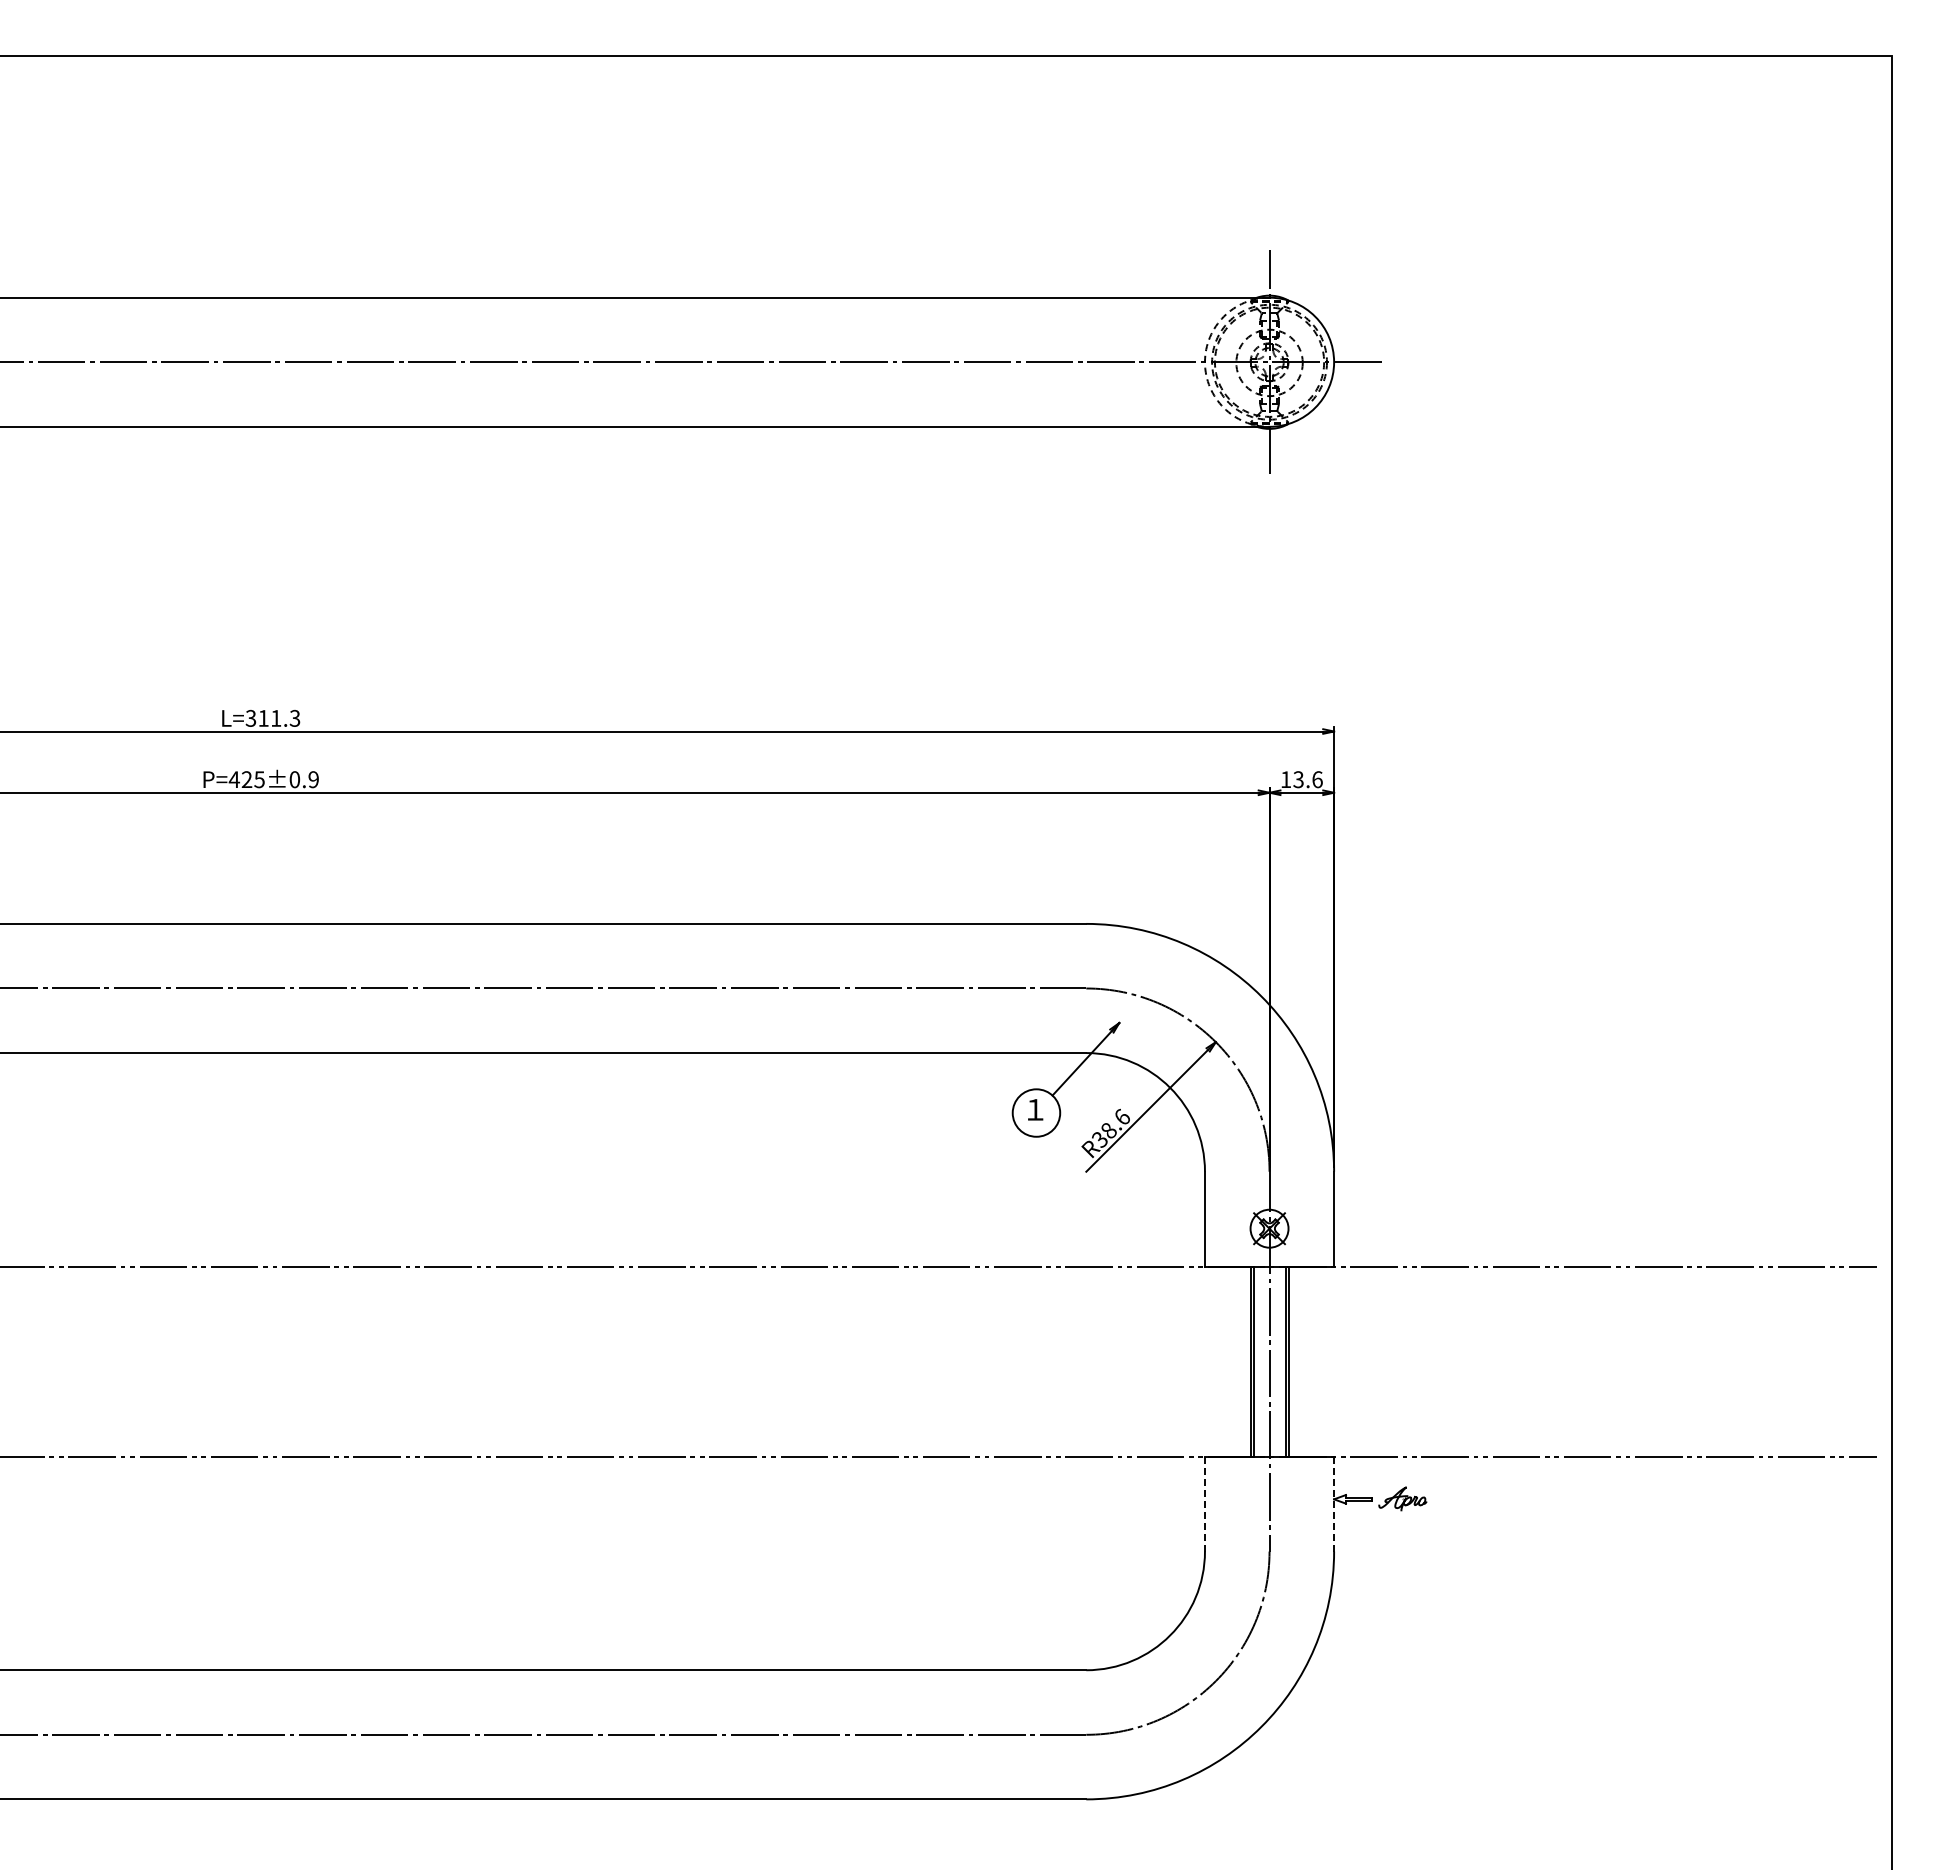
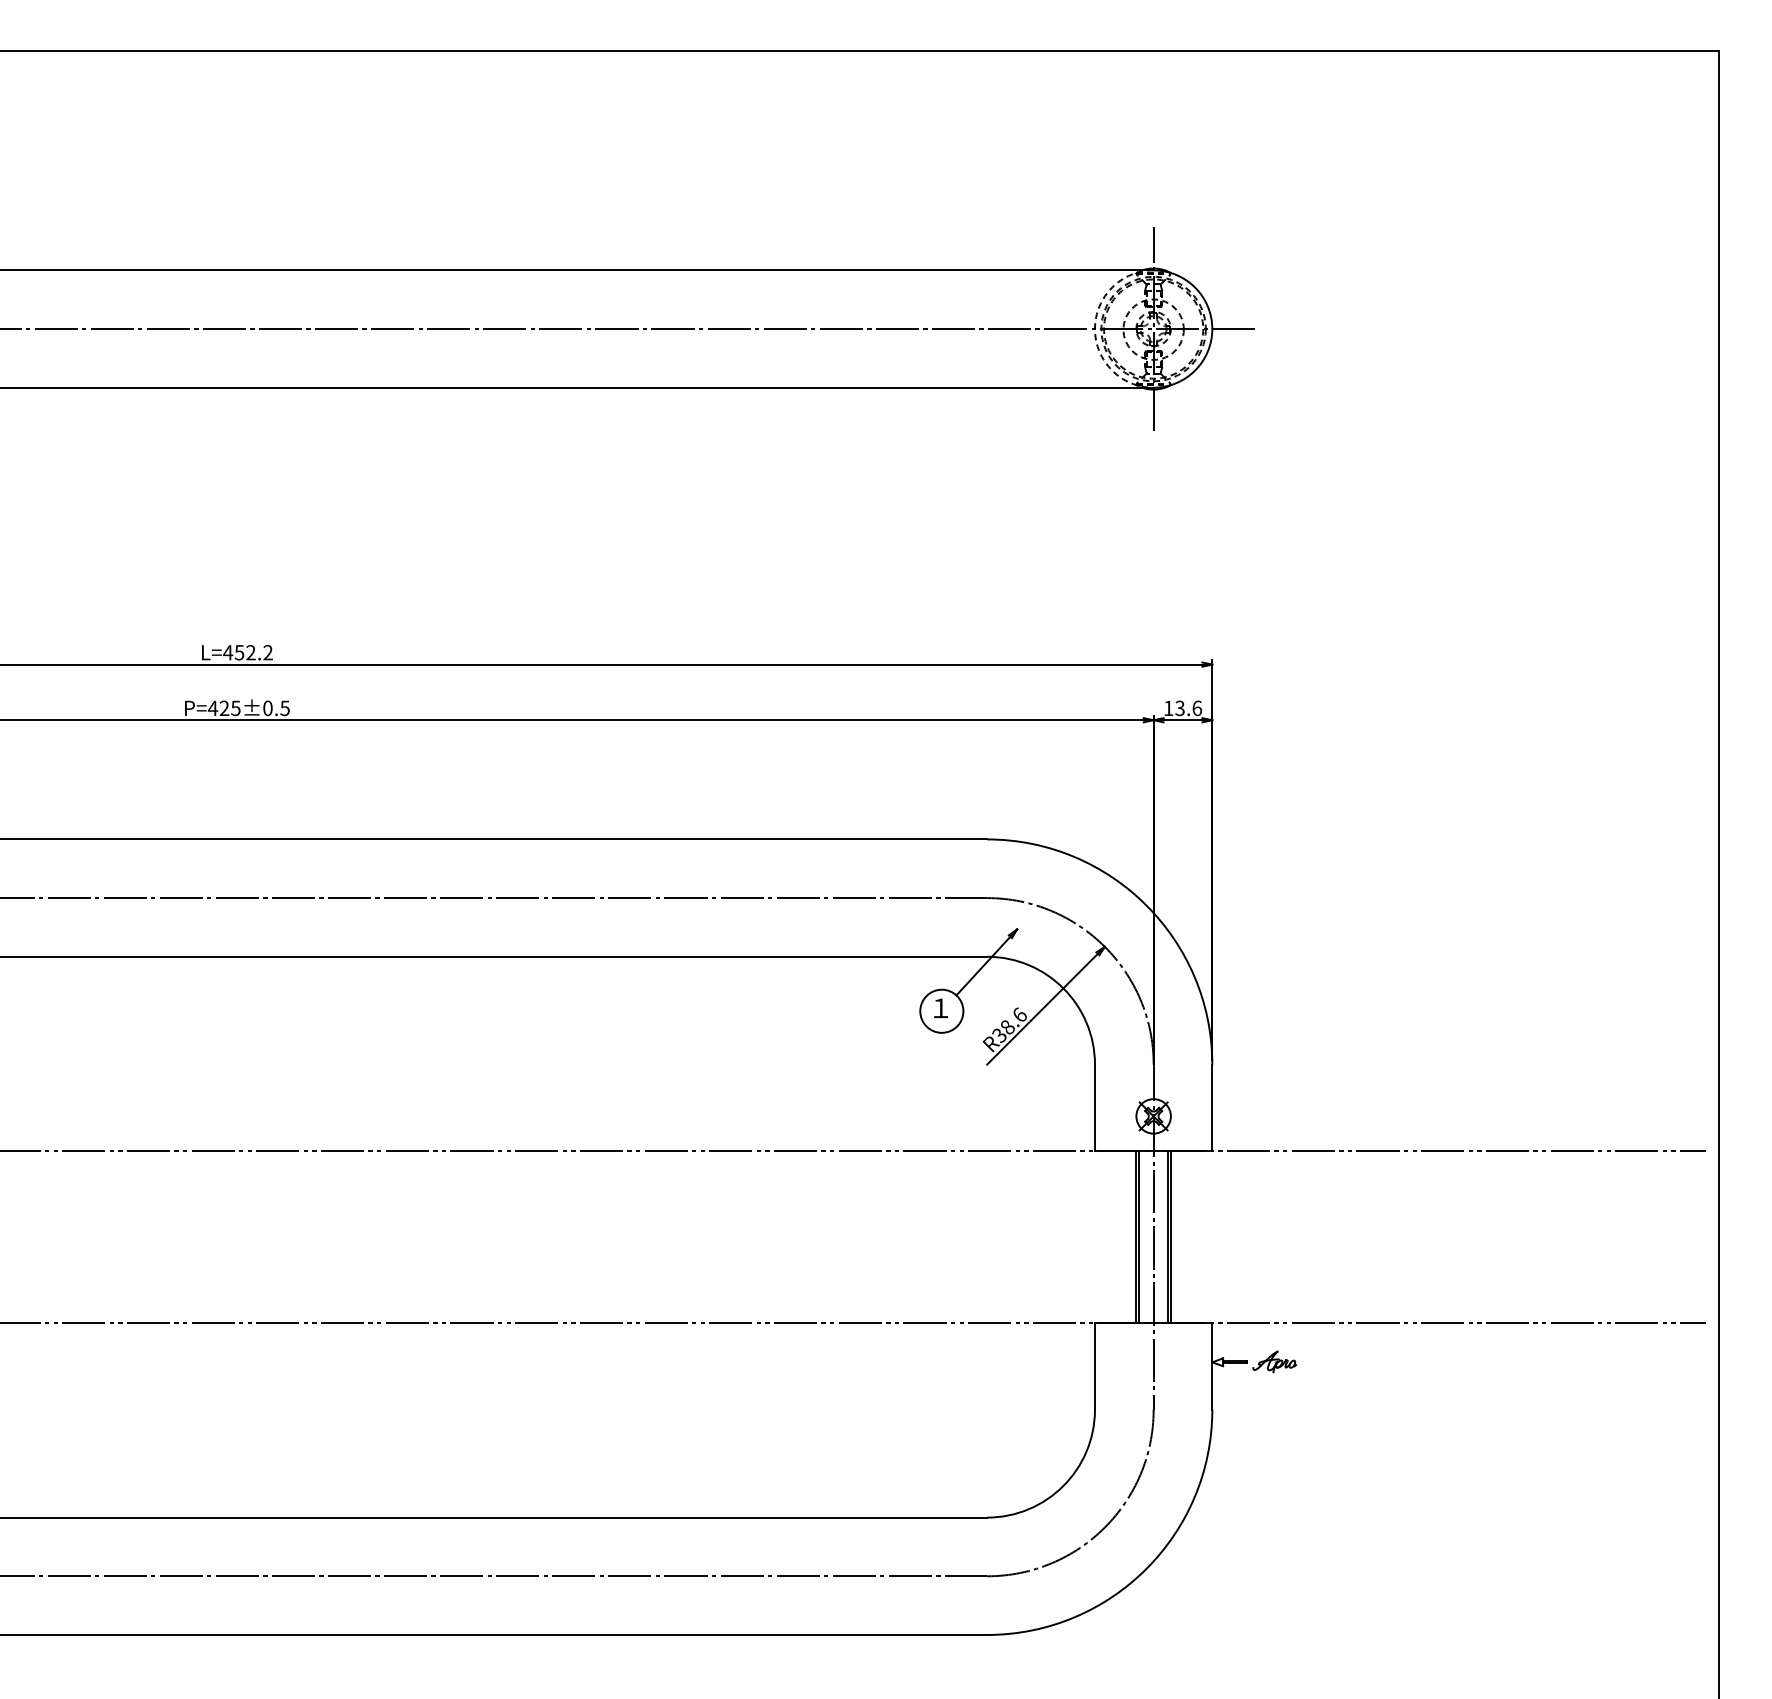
text: (272, 717) -> (247, 651), L=311.3 -> L=452.2
text: (313, 779) -> (284, 708), P=425±0.9 -> P=425±0.5
line: (1204, 1504) -> (1094, 1367), dashed -> solid
line: (1334, 1504) -> (1212, 1367), dashed -> solid

